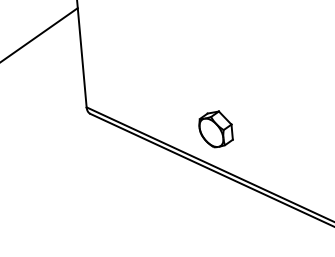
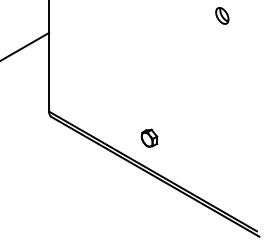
part: (216, 129) -> (149, 138), size x0.6

